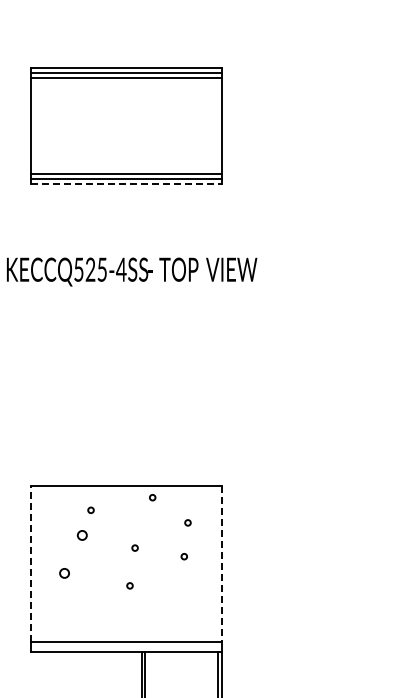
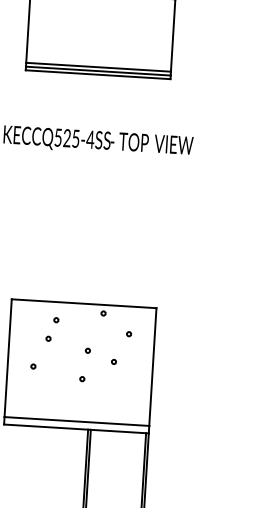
line: (126, 183) -> (98, 74), dashed -> solid
circle: (81, 535) -> (47, 338), size x0.62
circle: (183, 556) -> (113, 361), moved
line: (30, 564) -> (8, 358), dashed -> solid
line: (221, 564) -> (152, 367), dashed -> solid
circle: (64, 572) -> (33, 365), size x0.62

